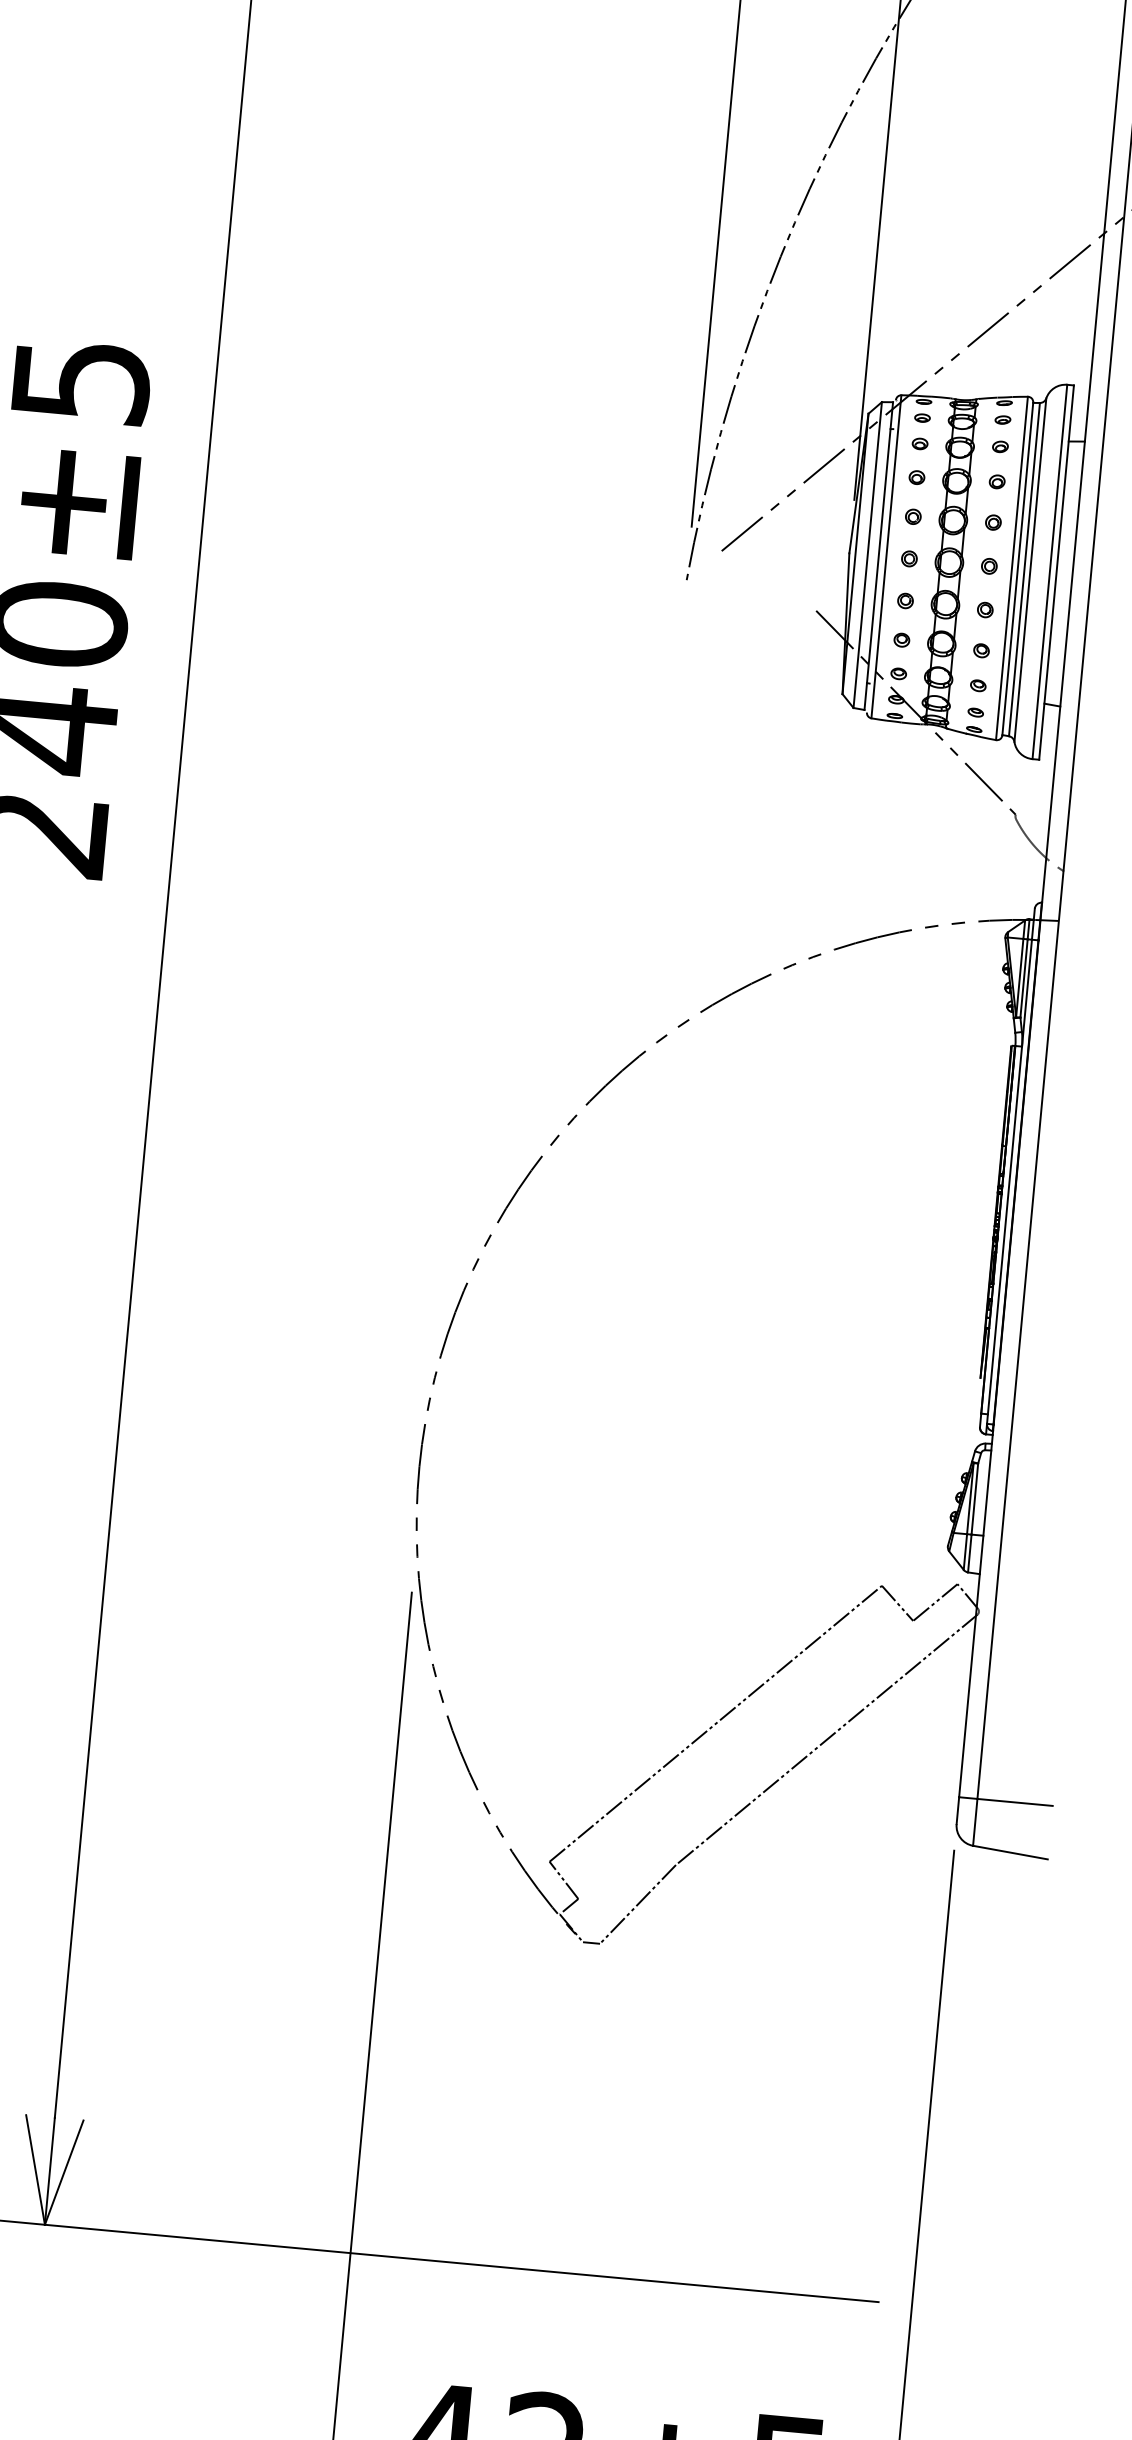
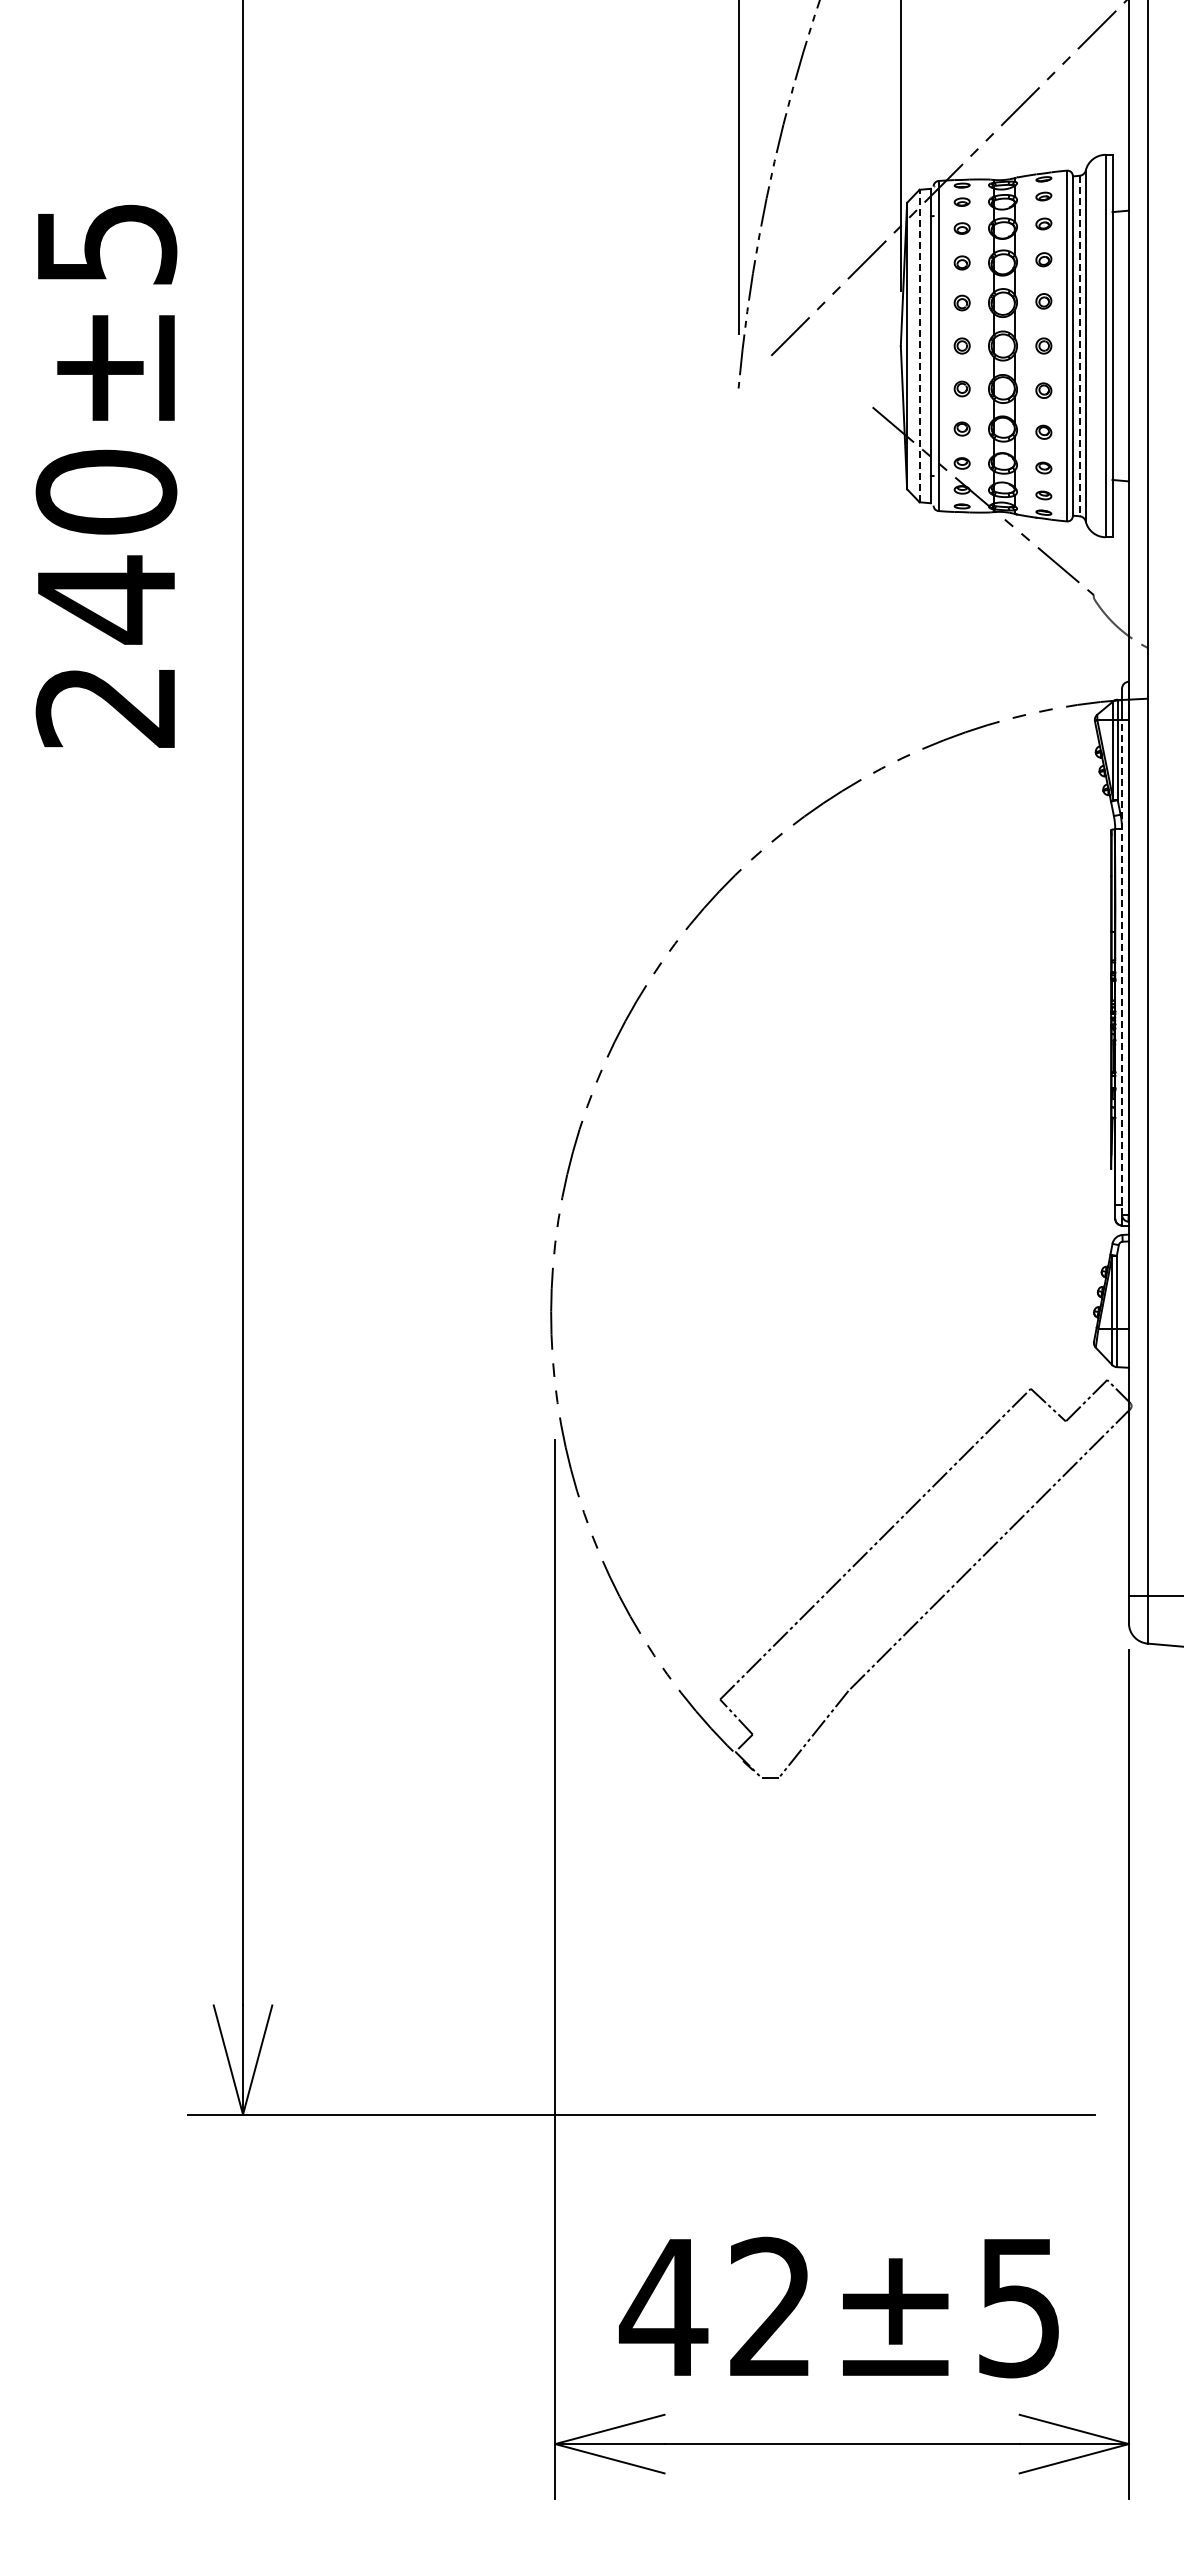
line: (867, 554) -> (919, 345), solid -> dashed
line: (1024, 570) -> (1079, 346), solid -> dashed
line: (1009, 1181) -> (1122, 967), solid -> dashed

